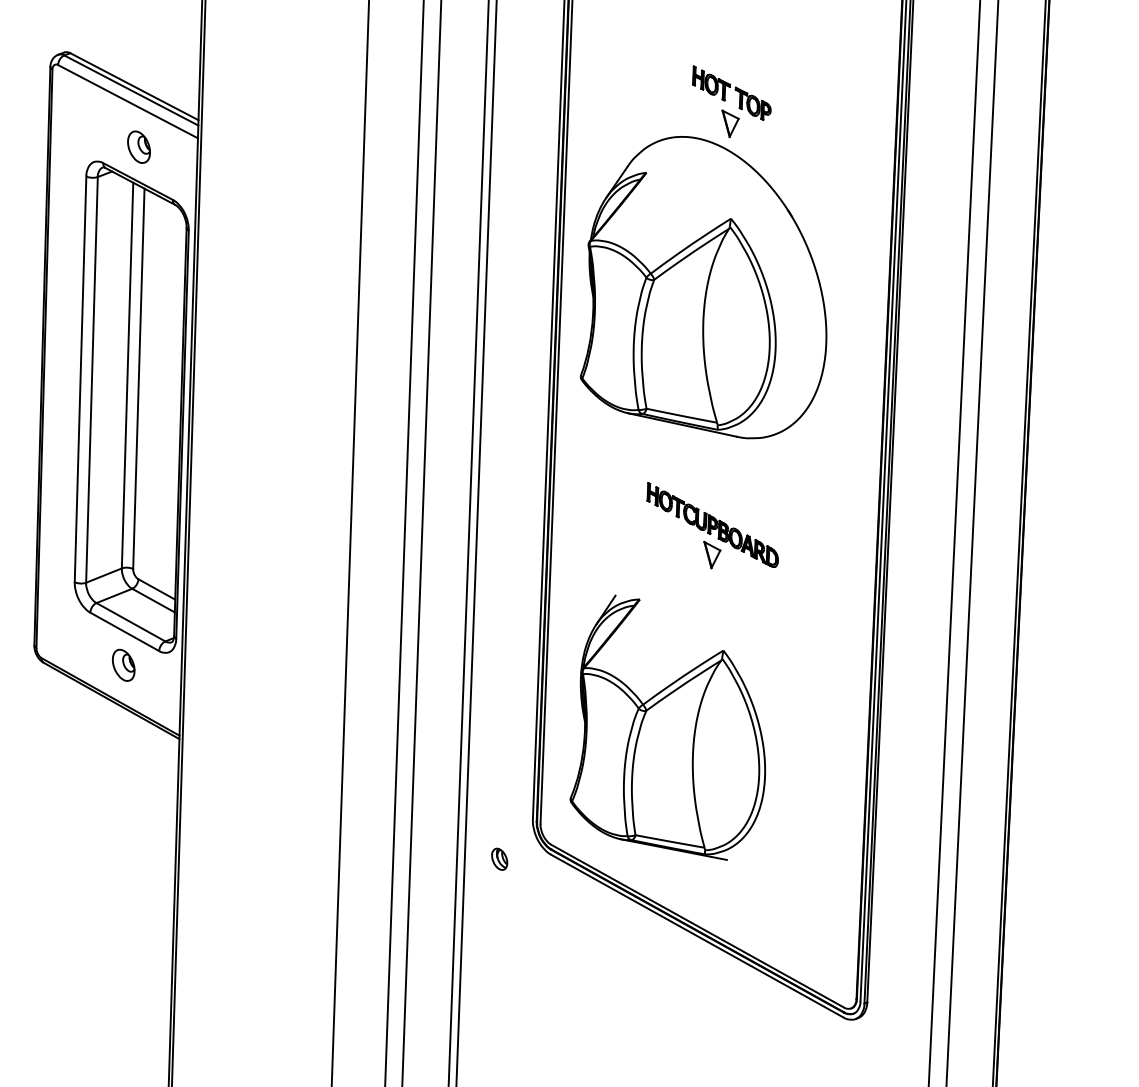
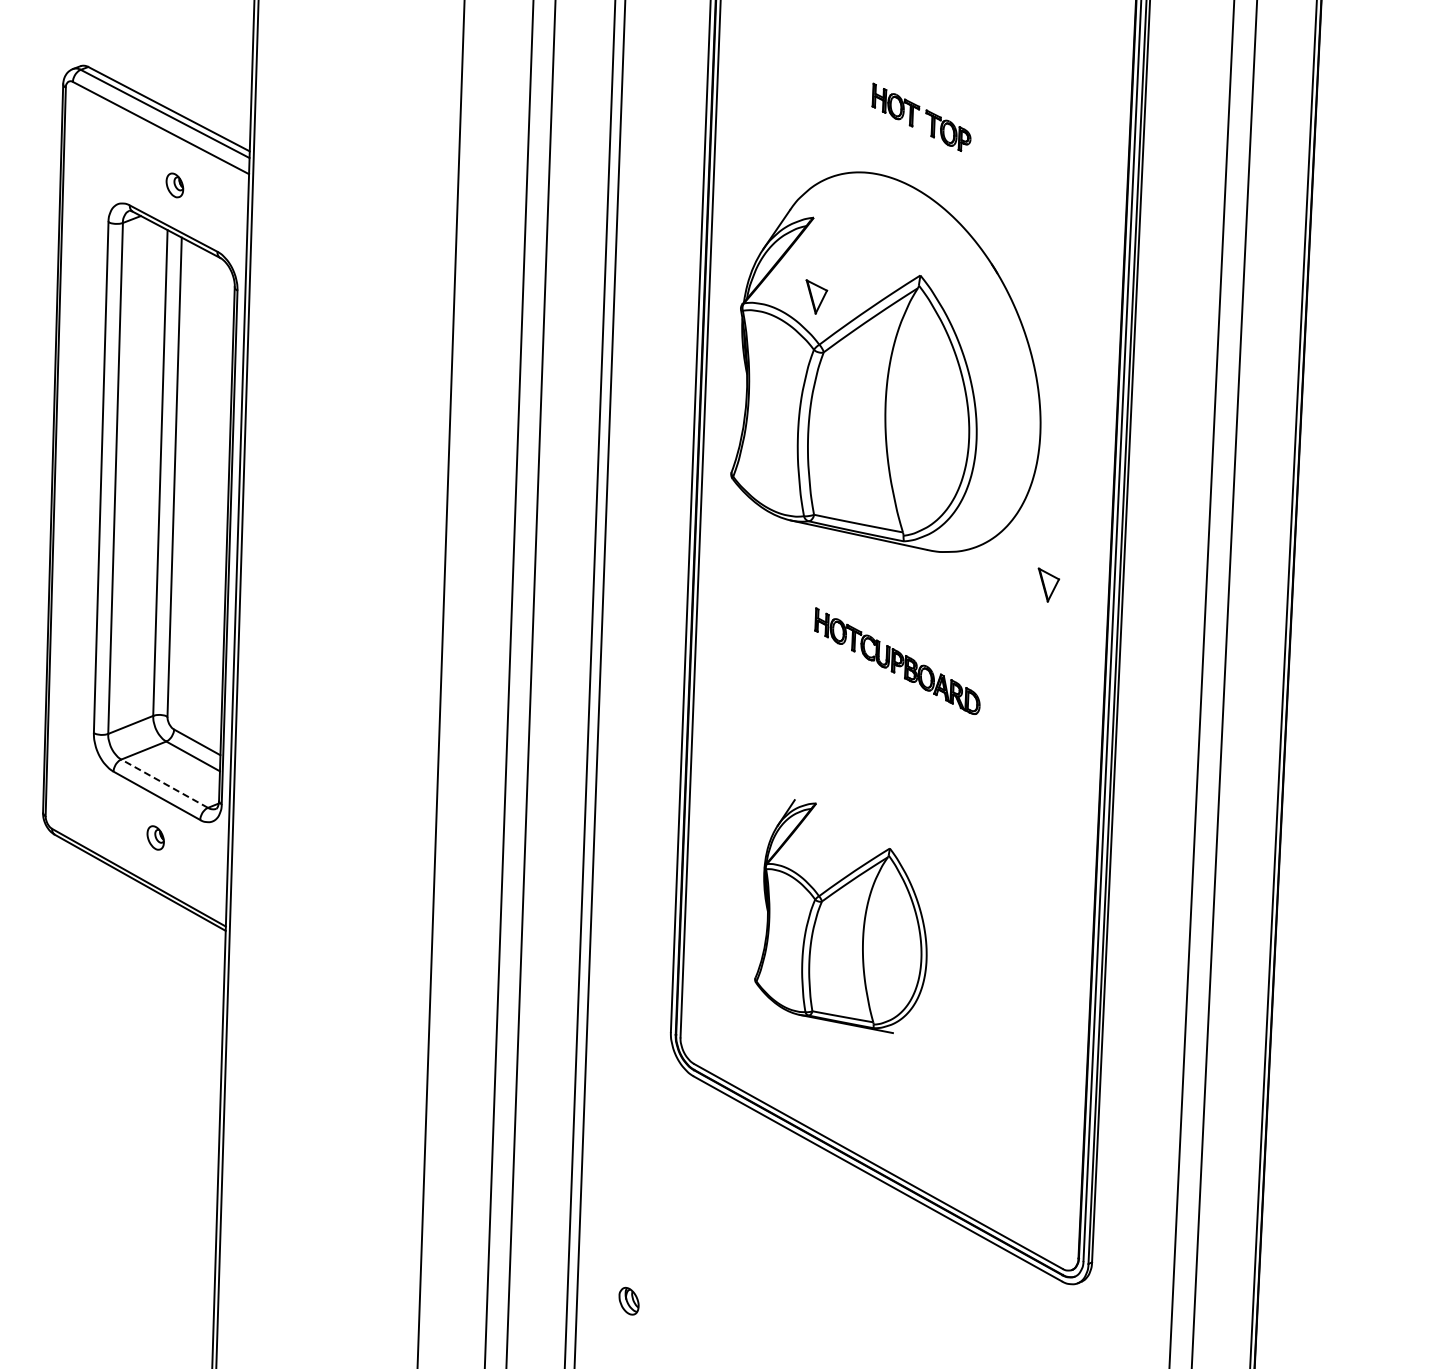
part: (730, 123) -> (816, 296), moved
part: (138, 147) -> (174, 185), size x0.6
part: (712, 554) -> (1048, 584), moved
line: (130, 622) -> (164, 783), solid -> dashed
part: (123, 664) -> (155, 837), size x0.6
part: (667, 727) -> (840, 916), size x0.7
part: (499, 858) -> (628, 1300), moved

